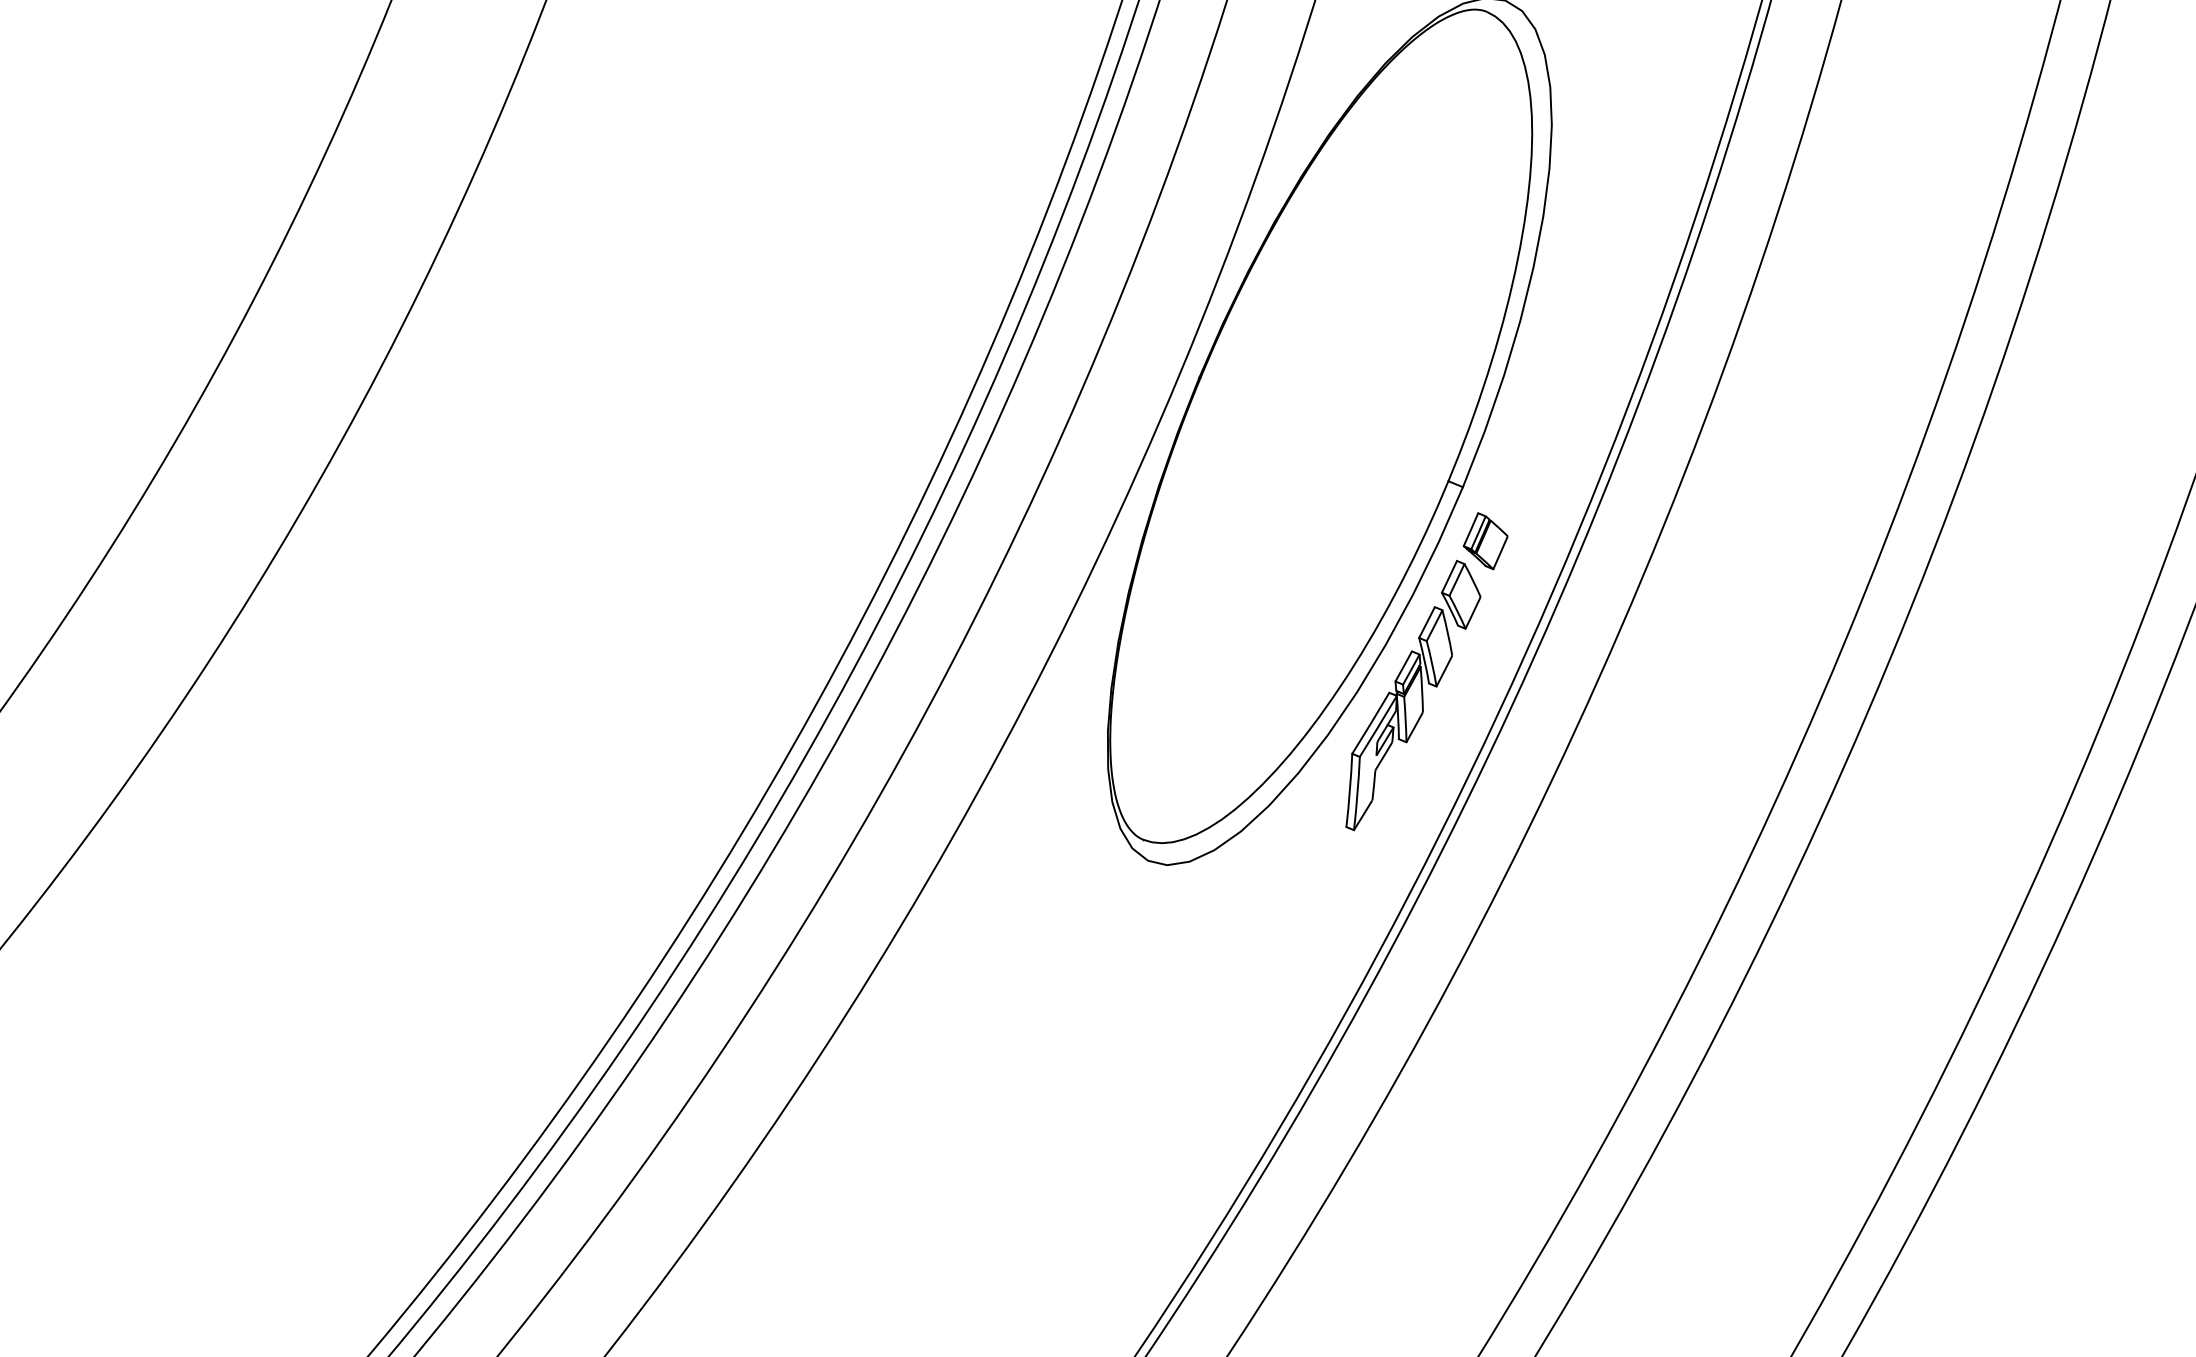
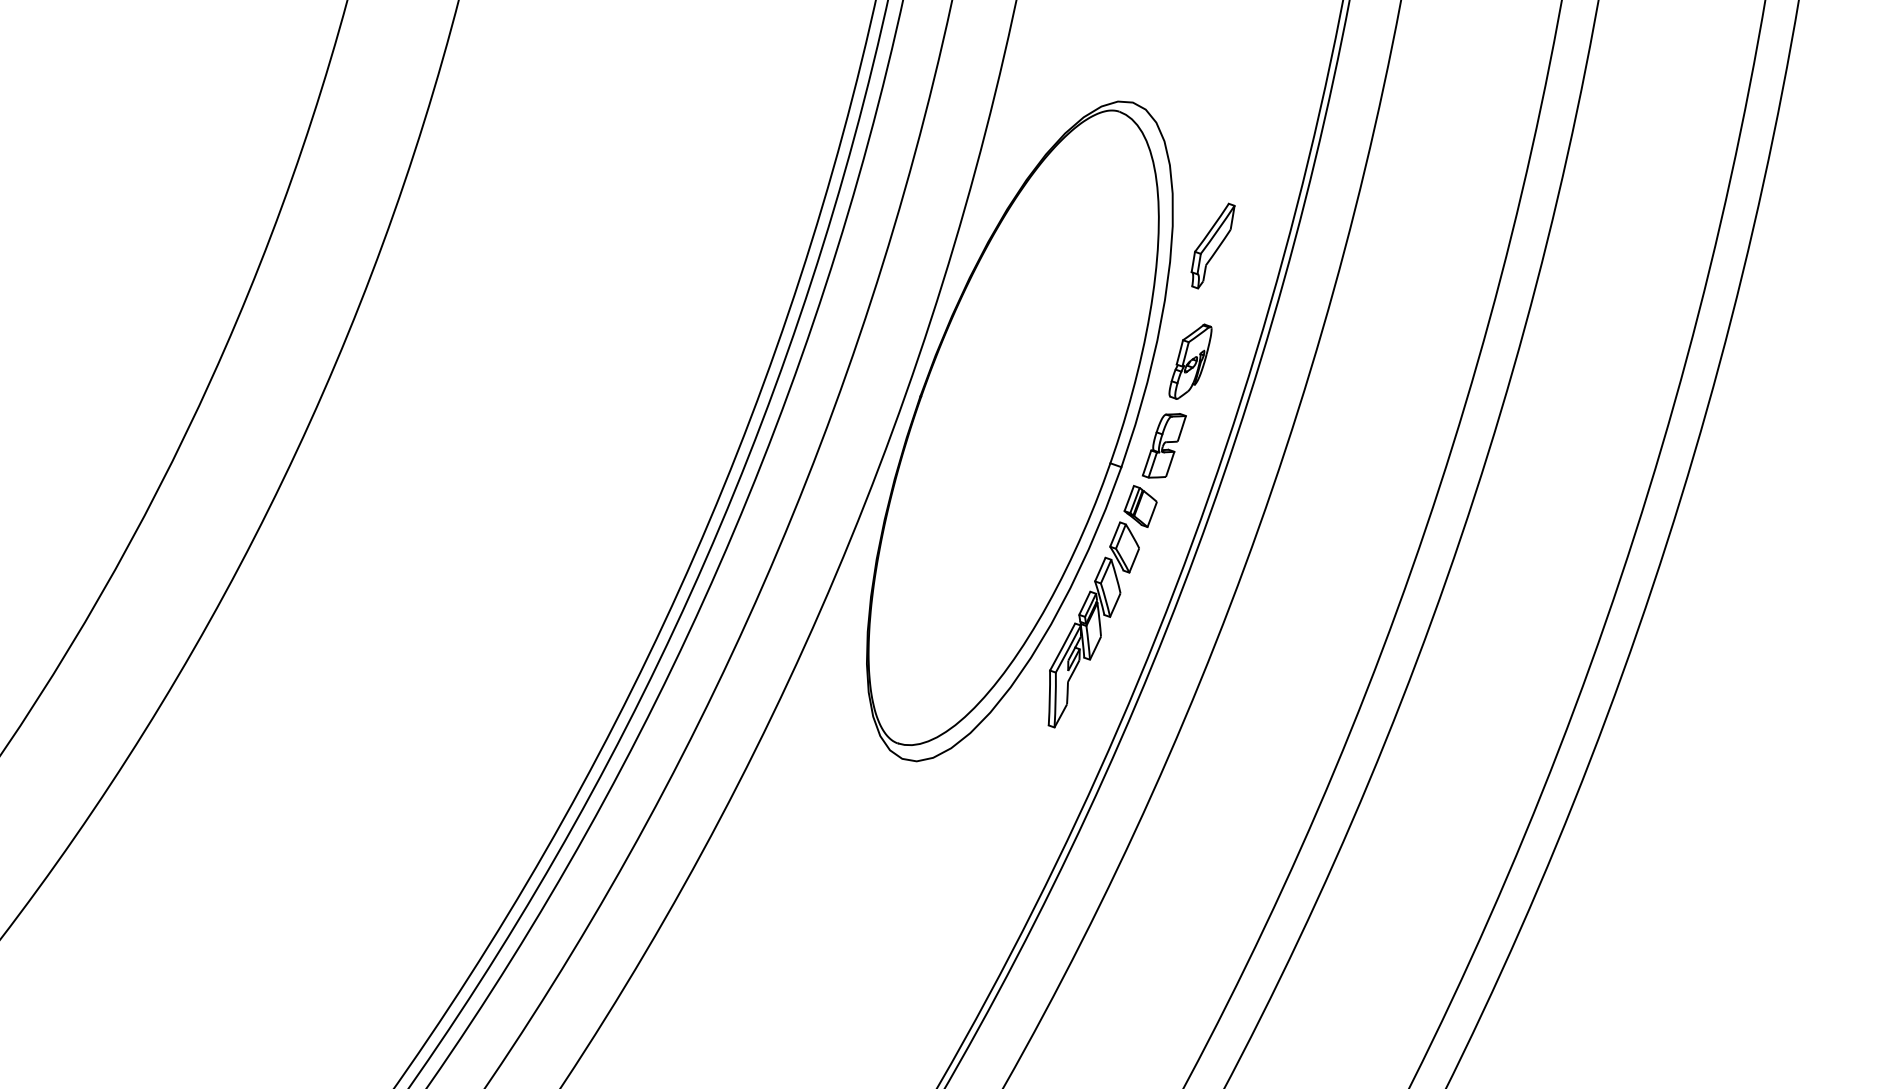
part: (1601, 197) -> (1212, 245), added
part: (1563, 351) -> (1190, 361), added
part: (1520, 461) -> (1163, 445), added

